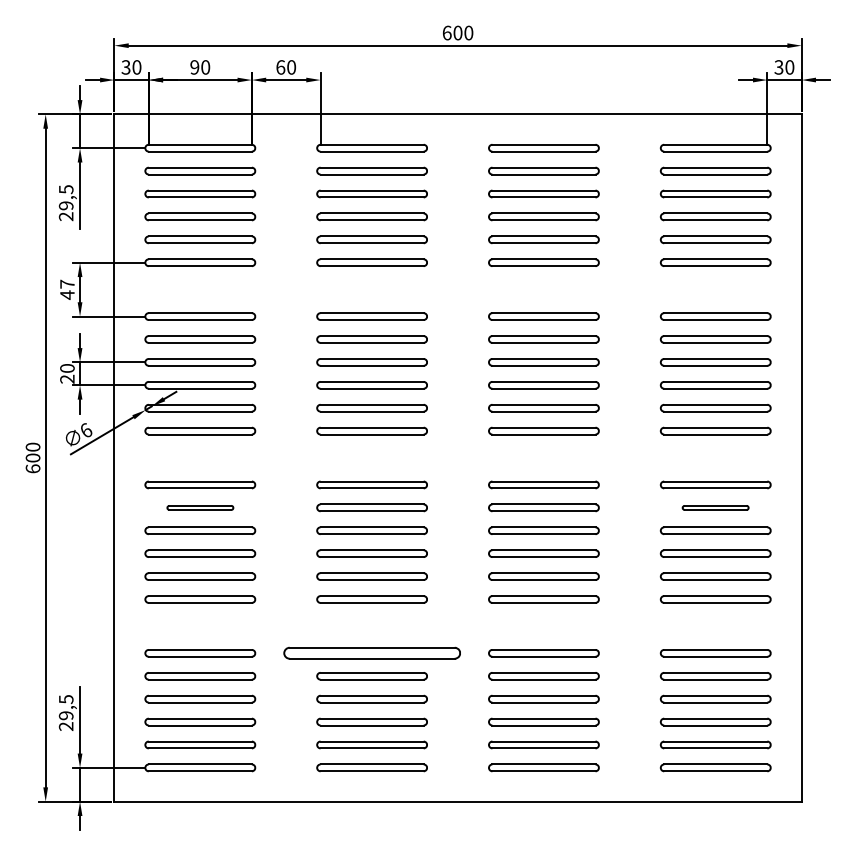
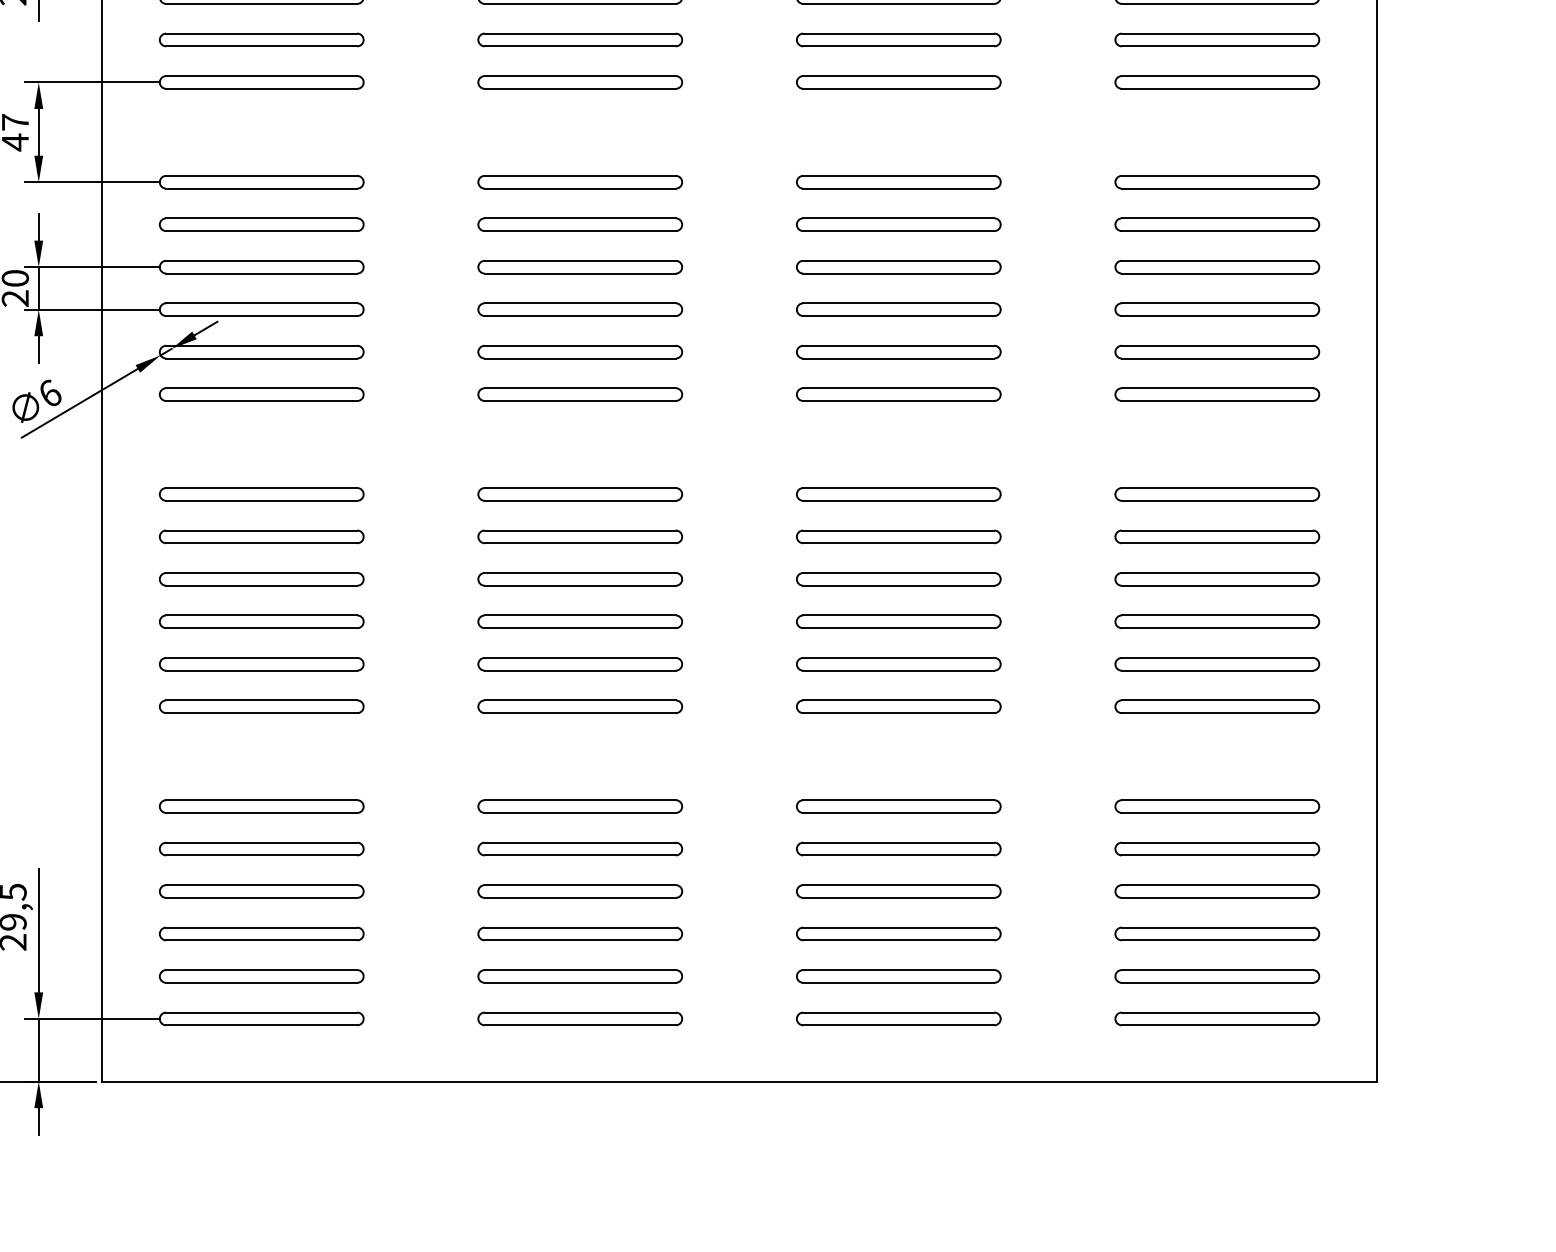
part: (200, 507) -> (262, 536), size x1.67
part: (715, 507) -> (1216, 536), size x1.67
part: (371, 653) -> (579, 806), size x0.62

